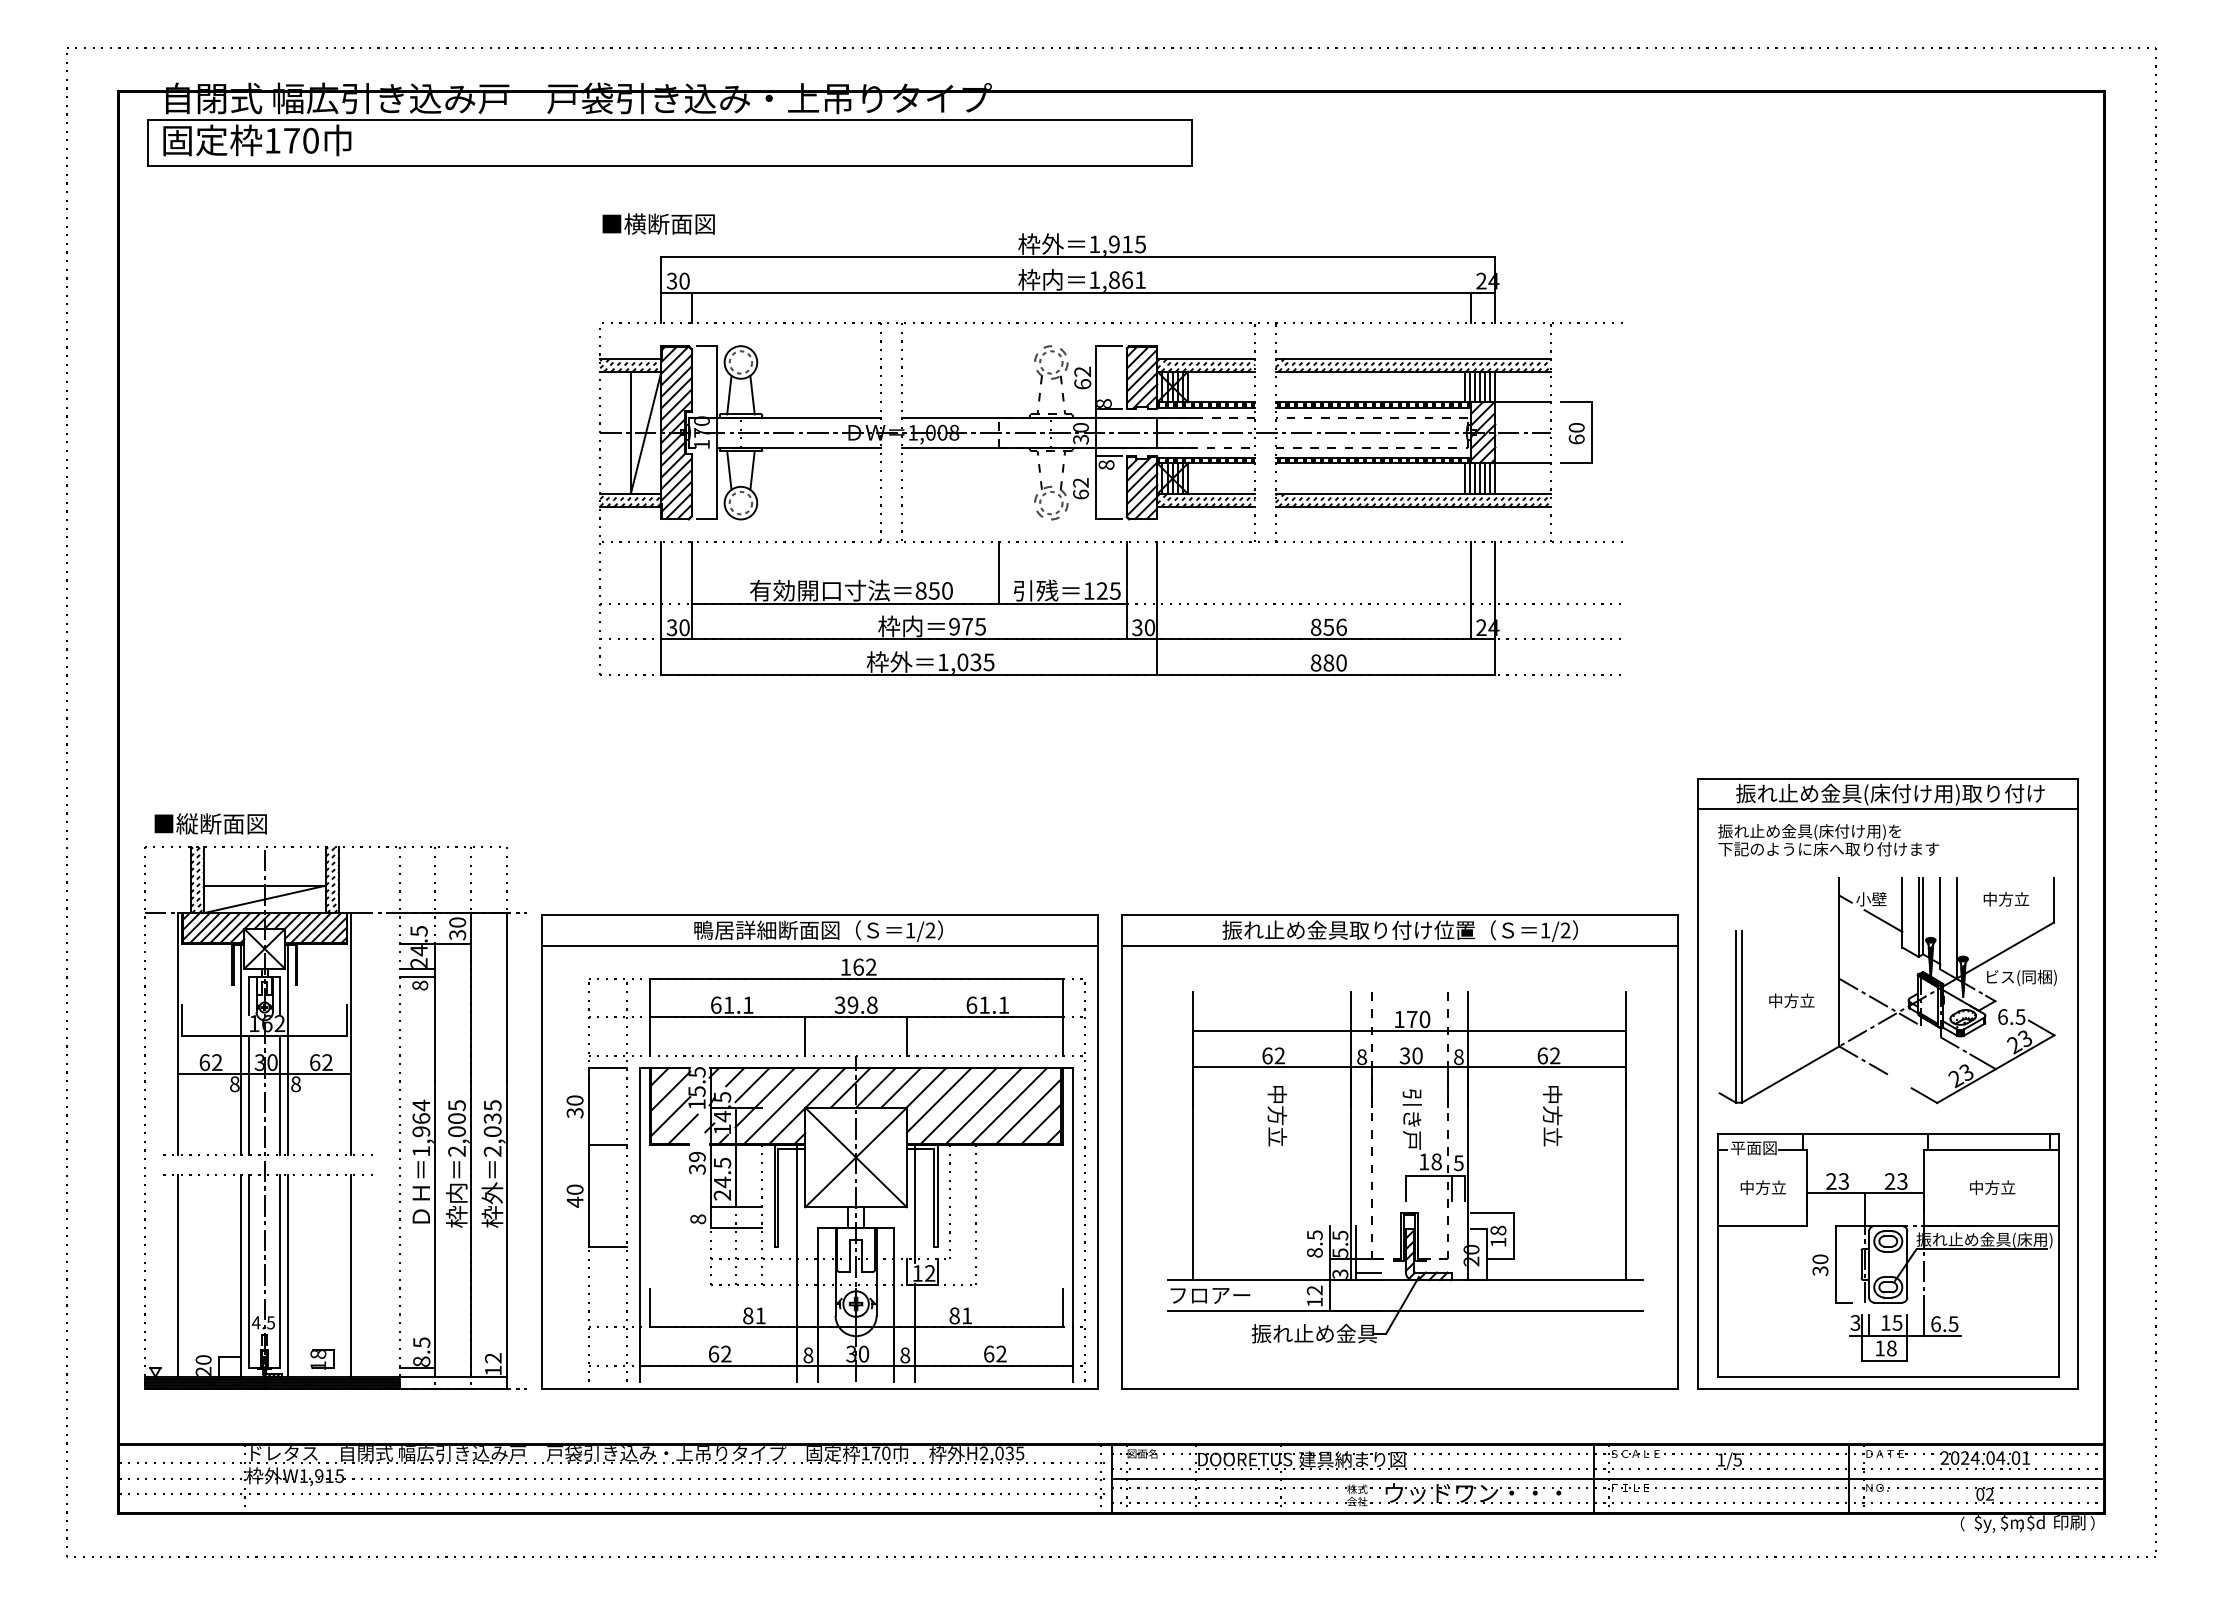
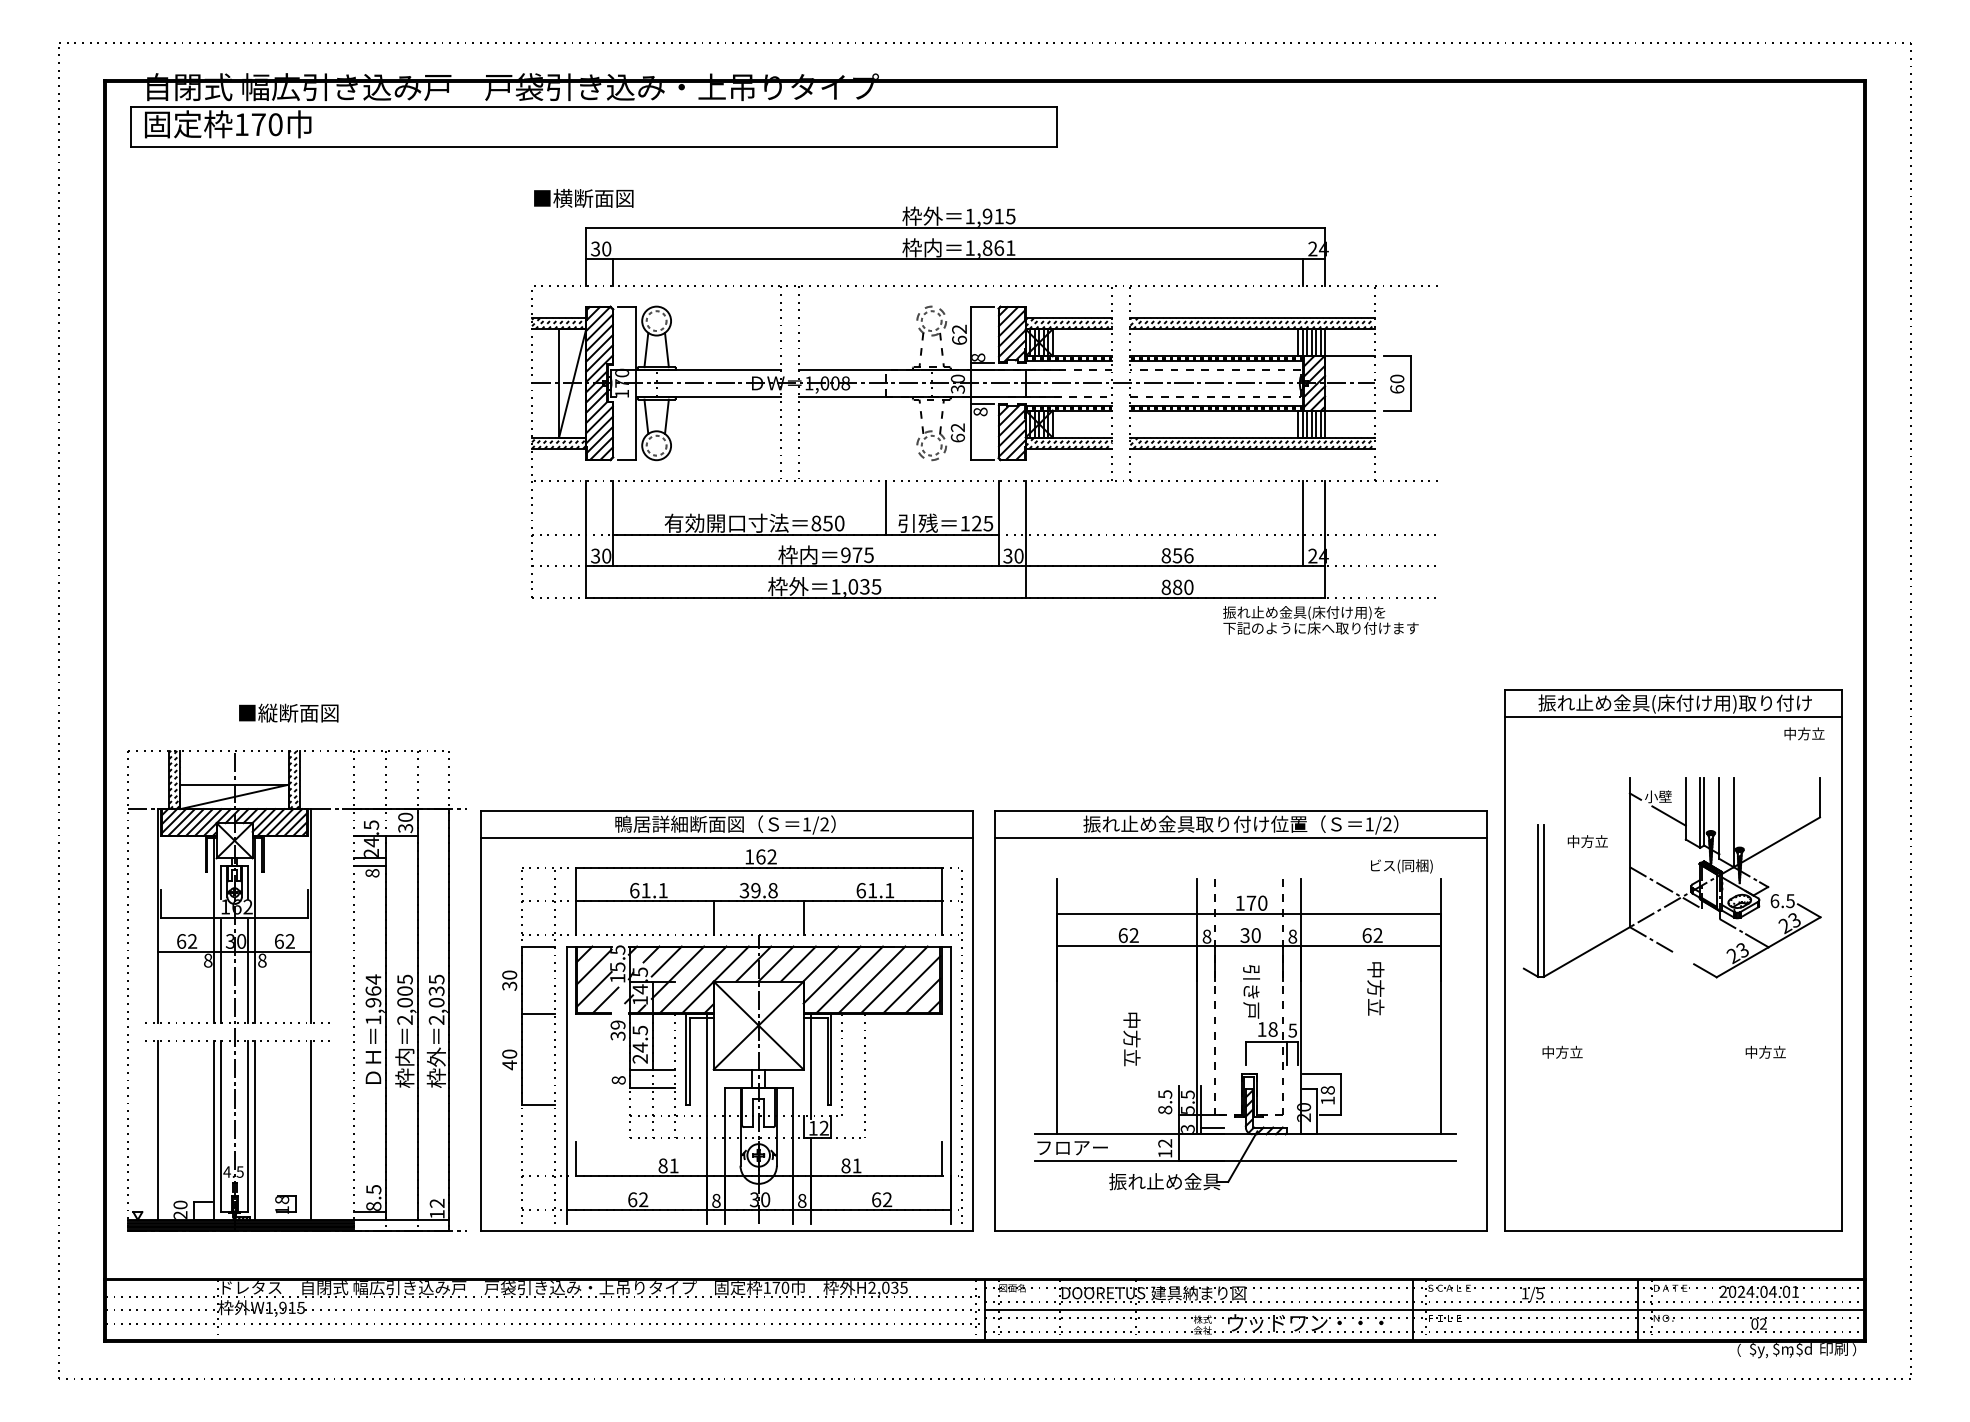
text: (210, 823) -> (288, 712), moved
text: (1828, 840) -> (1320, 620), moved
text: (2005, 899) -> (1803, 734), moved
text: (2021, 977) -> (1401, 866), moved
text: (1791, 1000) -> (1587, 841), moved
text: (1277, 1116) -> (1132, 1039), moved
part: (1888, 1255) -> (1673, 1112), removed

